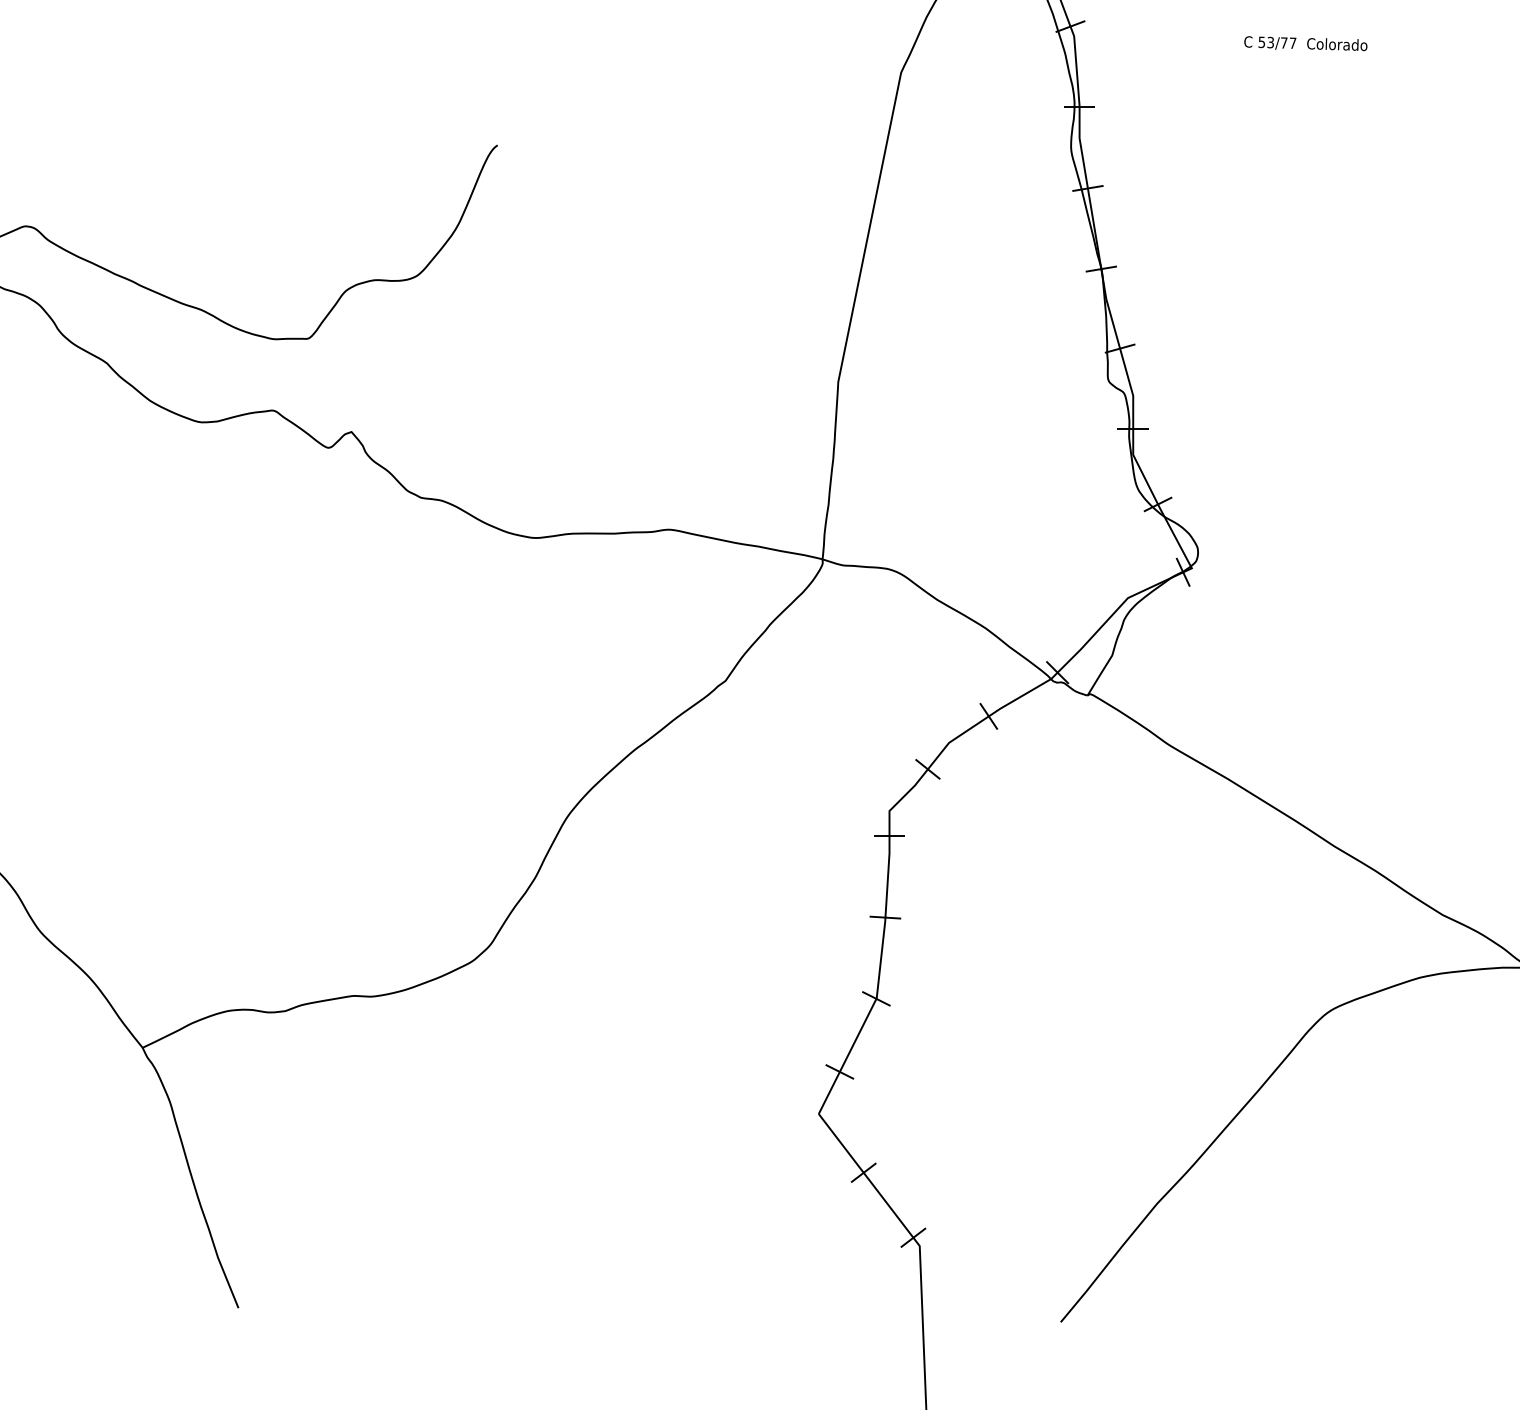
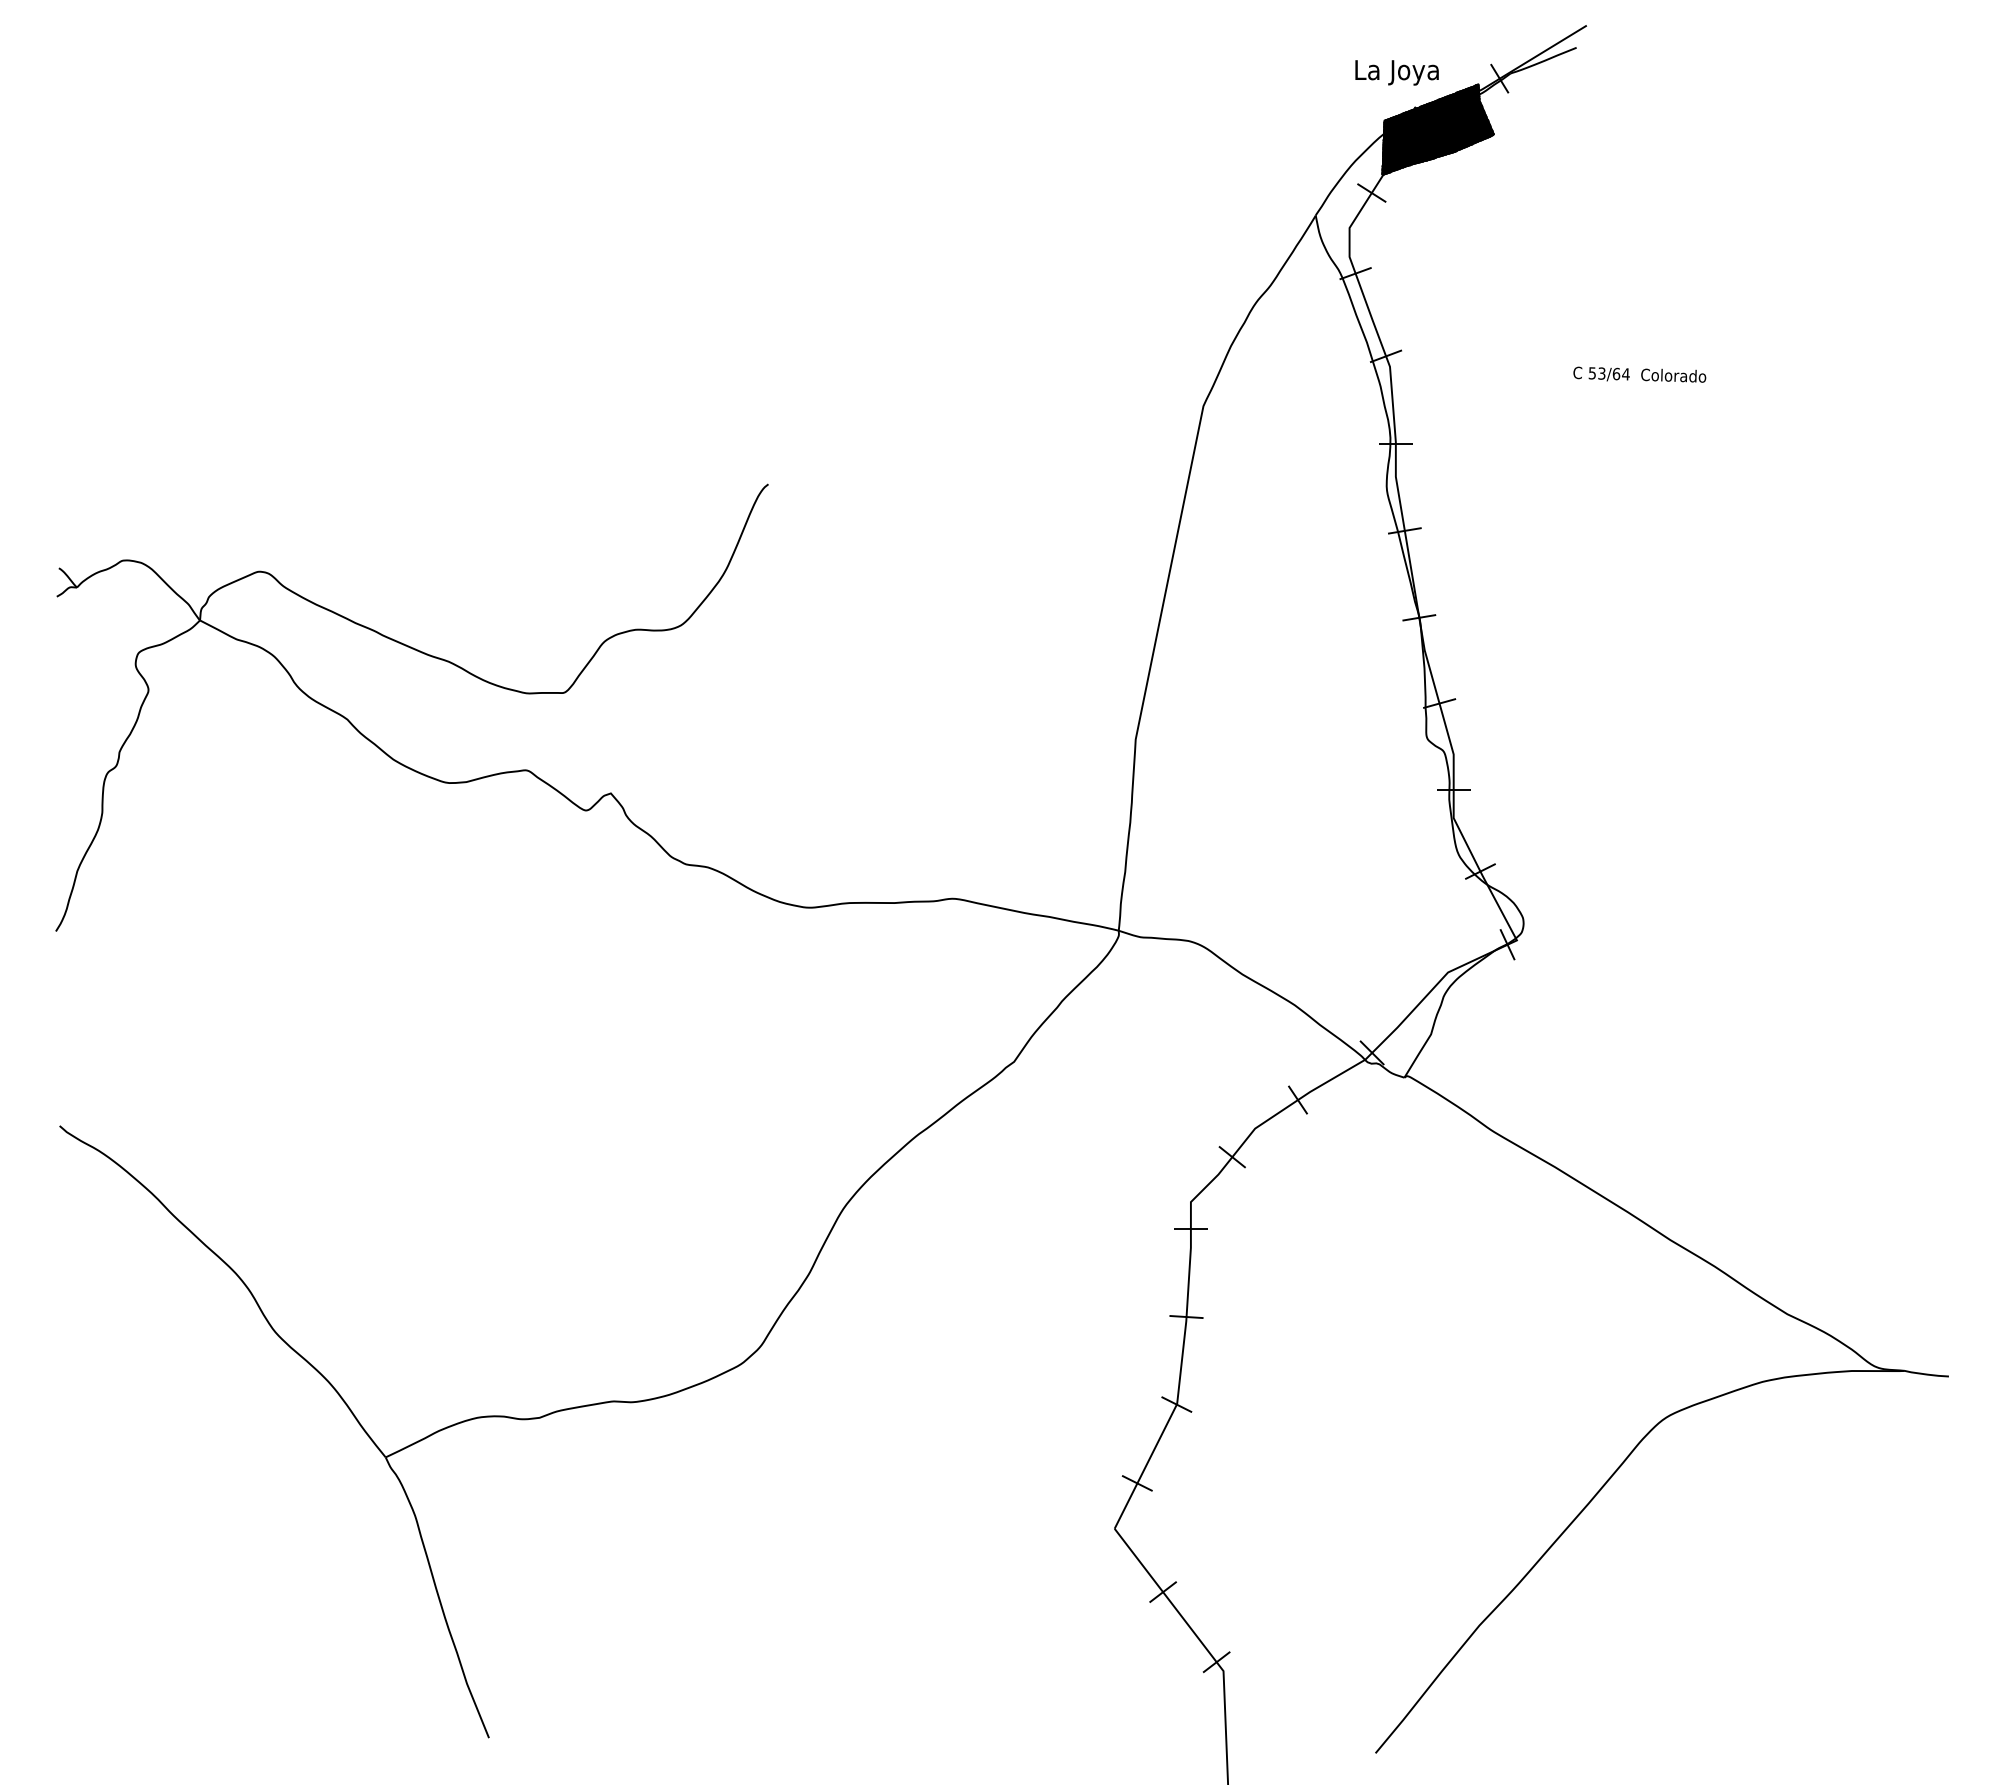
text: (1287, 42) -> (1620, 373), 53/77 -> 53/64

